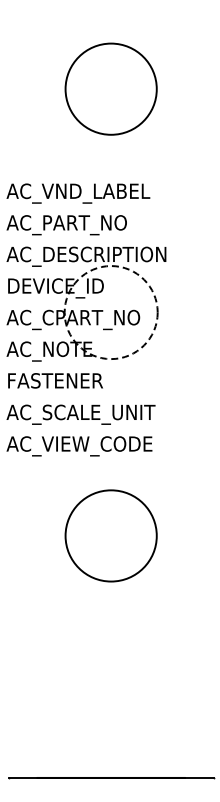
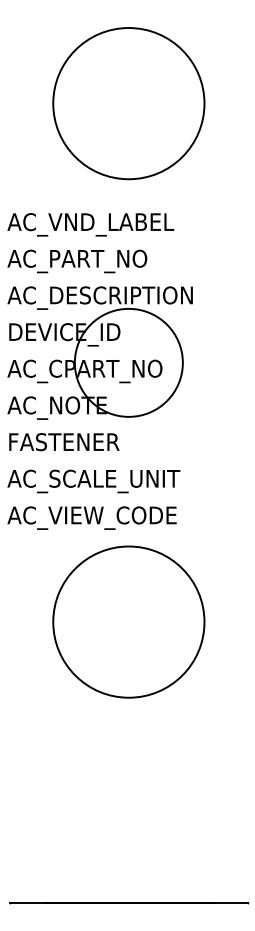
circle: (111, 89) -> (129, 103), size x1.43
circle: (110, 312) -> (128, 362), dashed -> solid
circle: (111, 535) -> (129, 621), size x1.43

